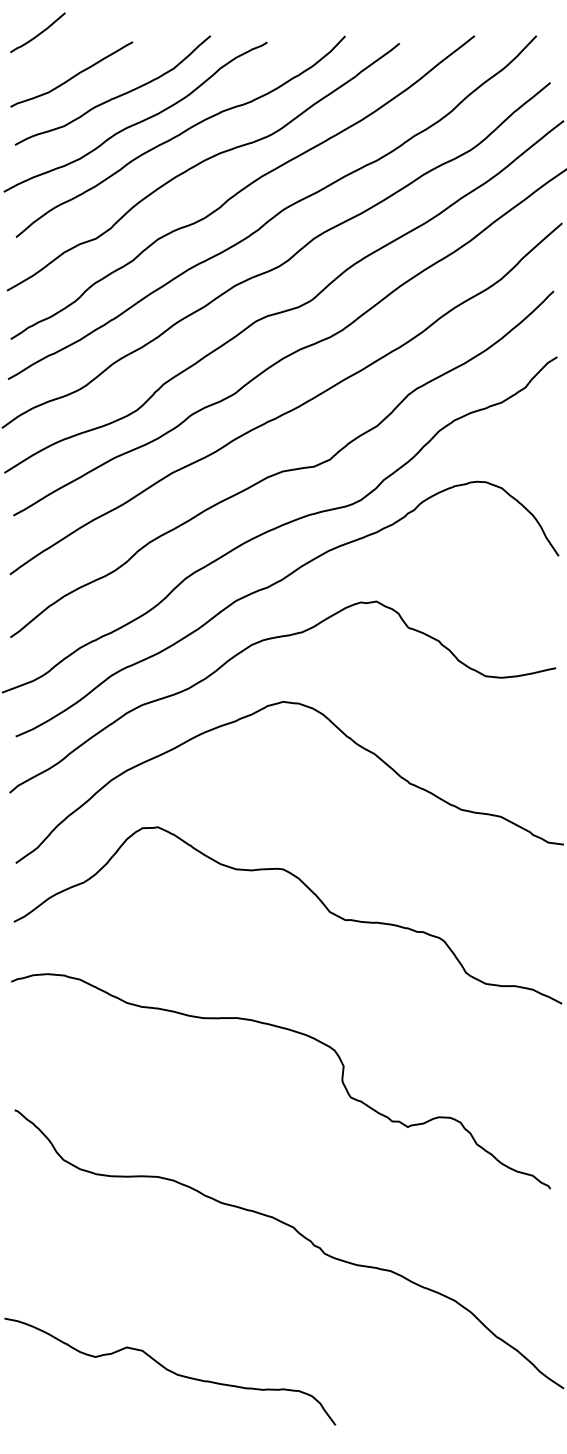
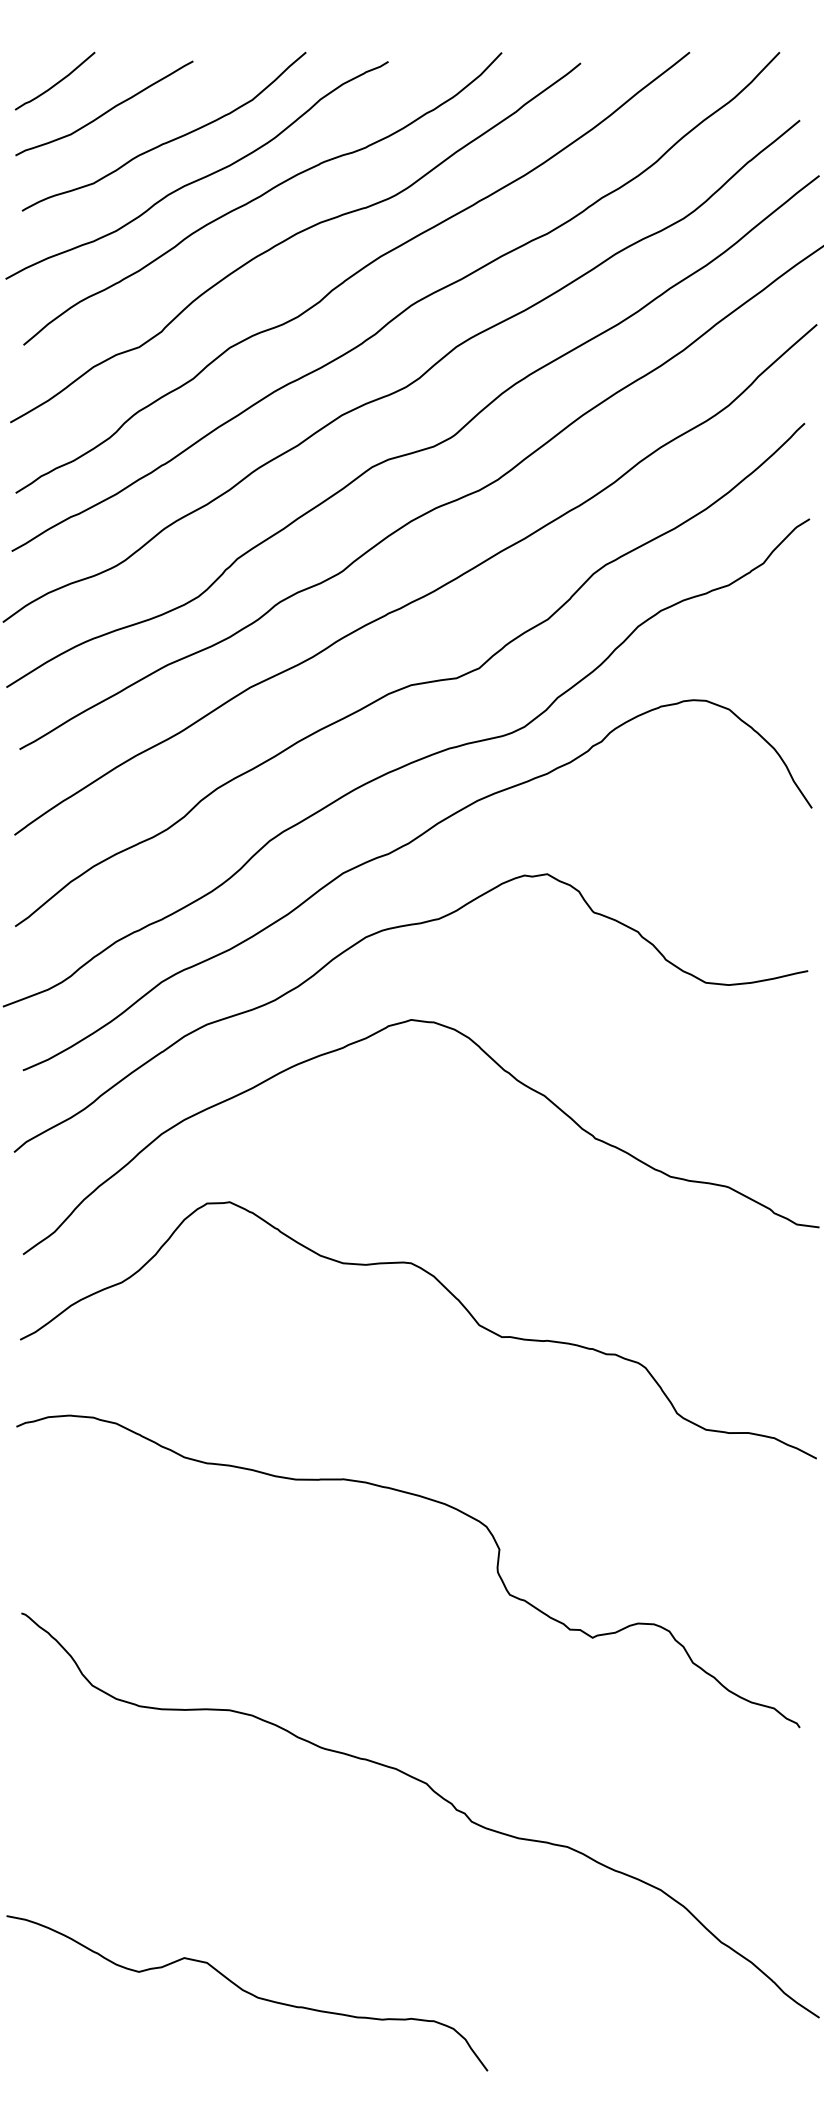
curve: (38, 33) -> (56, 82), moved

